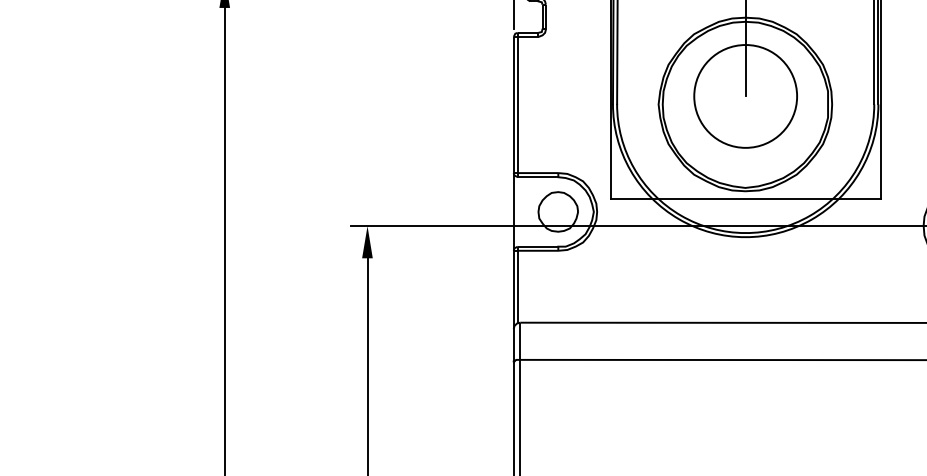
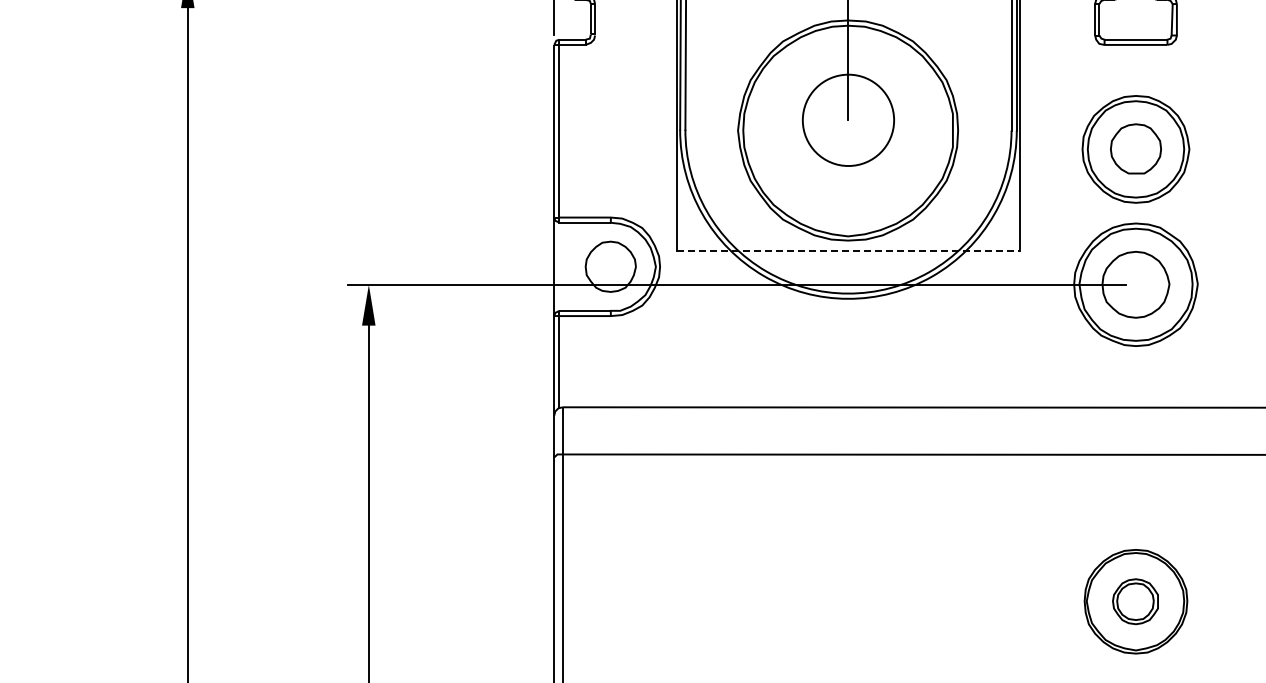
circle: (745, 96) -> (848, 120), size x0.7
line: (745, 199) -> (848, 250), solid -> dashed

